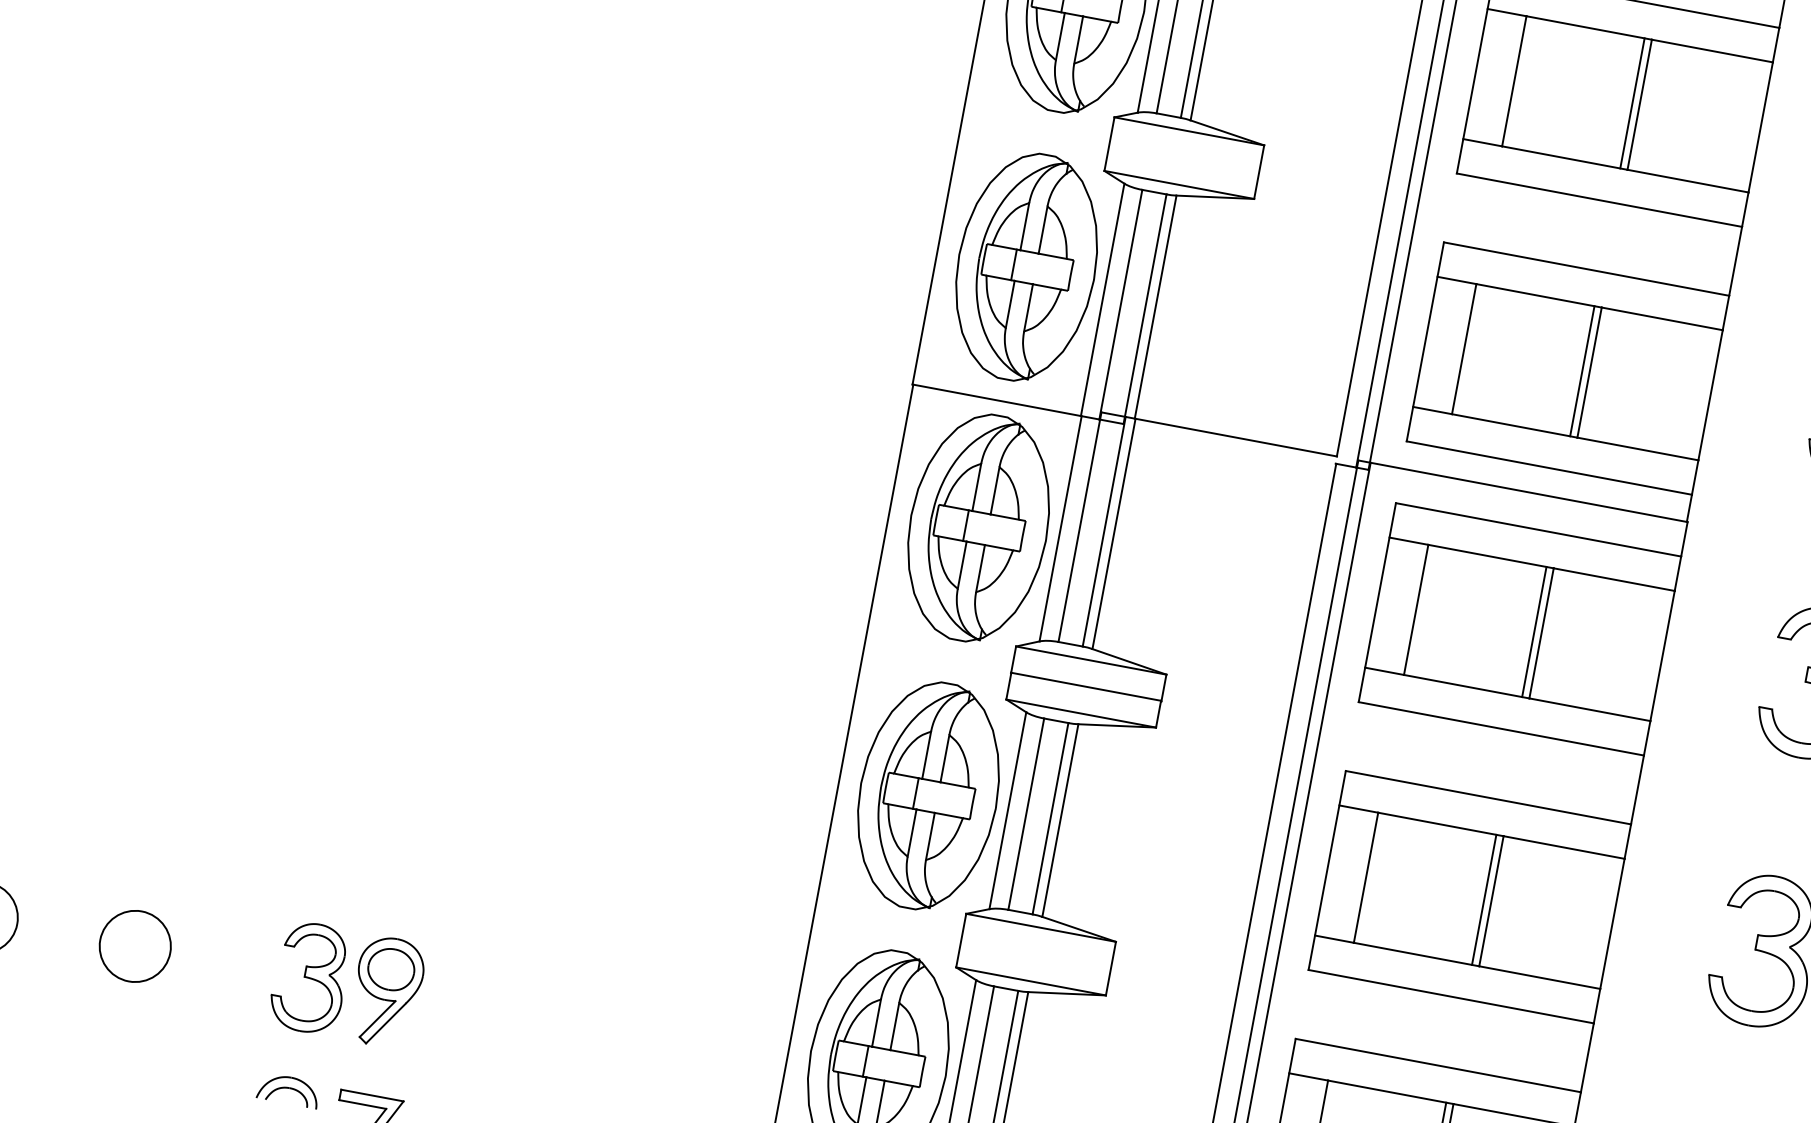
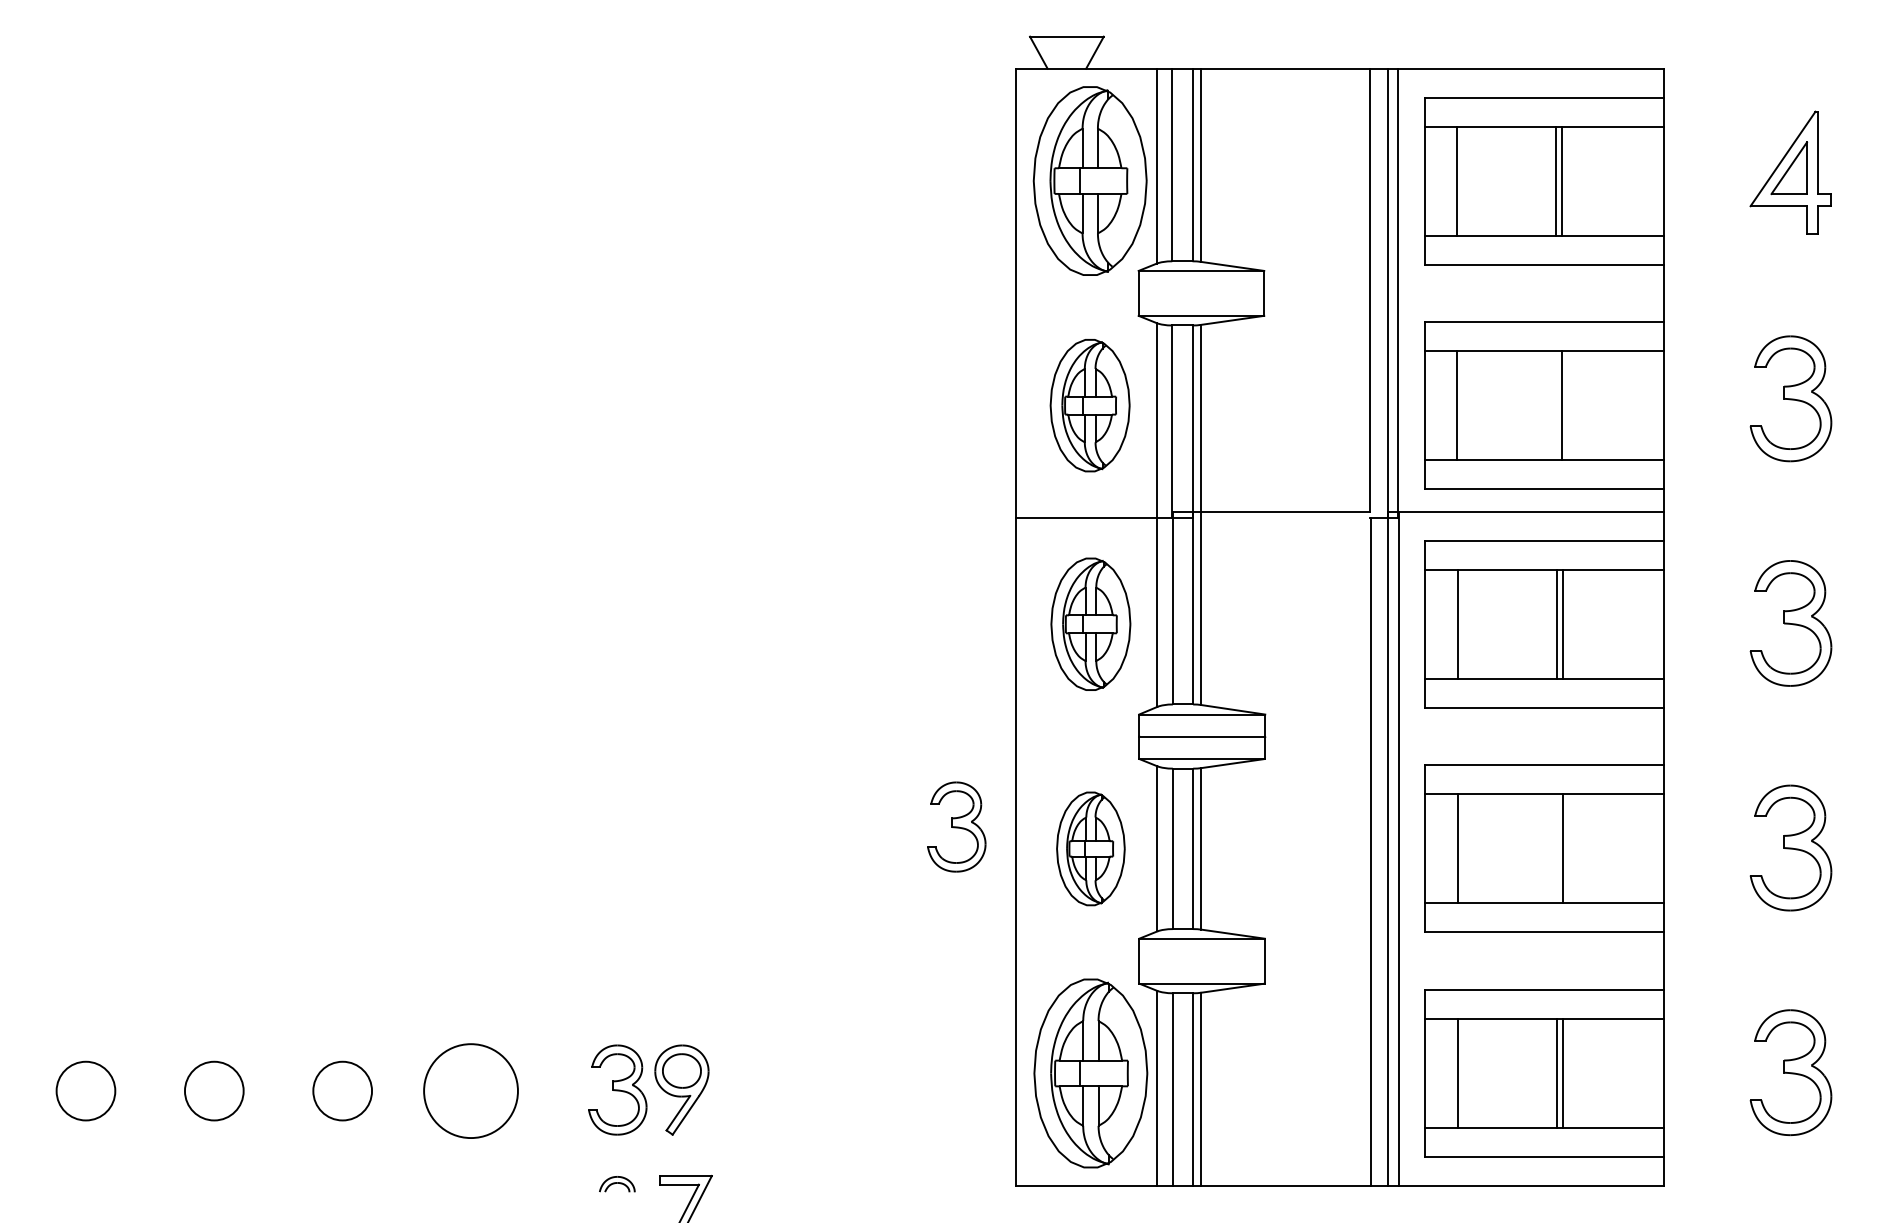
part: (1025, 266) -> (1089, 405), size x0.7
line: (1582, 371) -> (1556, 405), removed
part: (978, 528) -> (1090, 624), size x0.7
part: (773, 739) -> (956, 826), added
part: (928, 795) -> (1090, 848), size x0.6
line: (1483, 899) -> (1556, 848), removed
circle: (134, 945) -> (470, 1090), size x1.6
part: (289, 1089) -> (617, 1183), size x0.7

